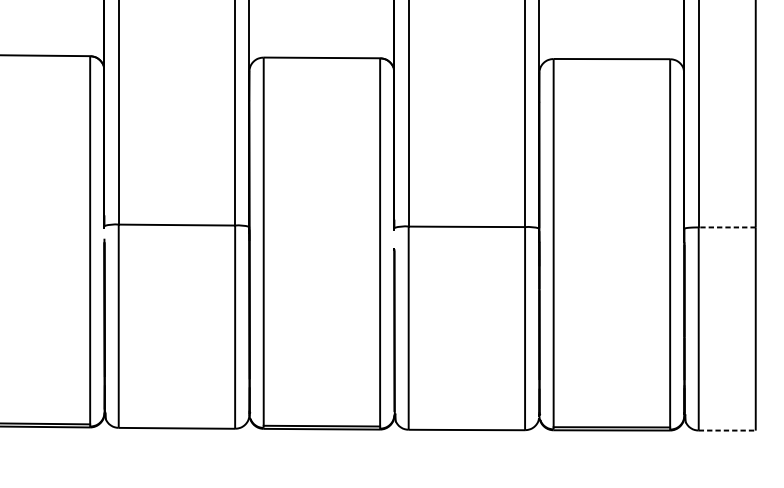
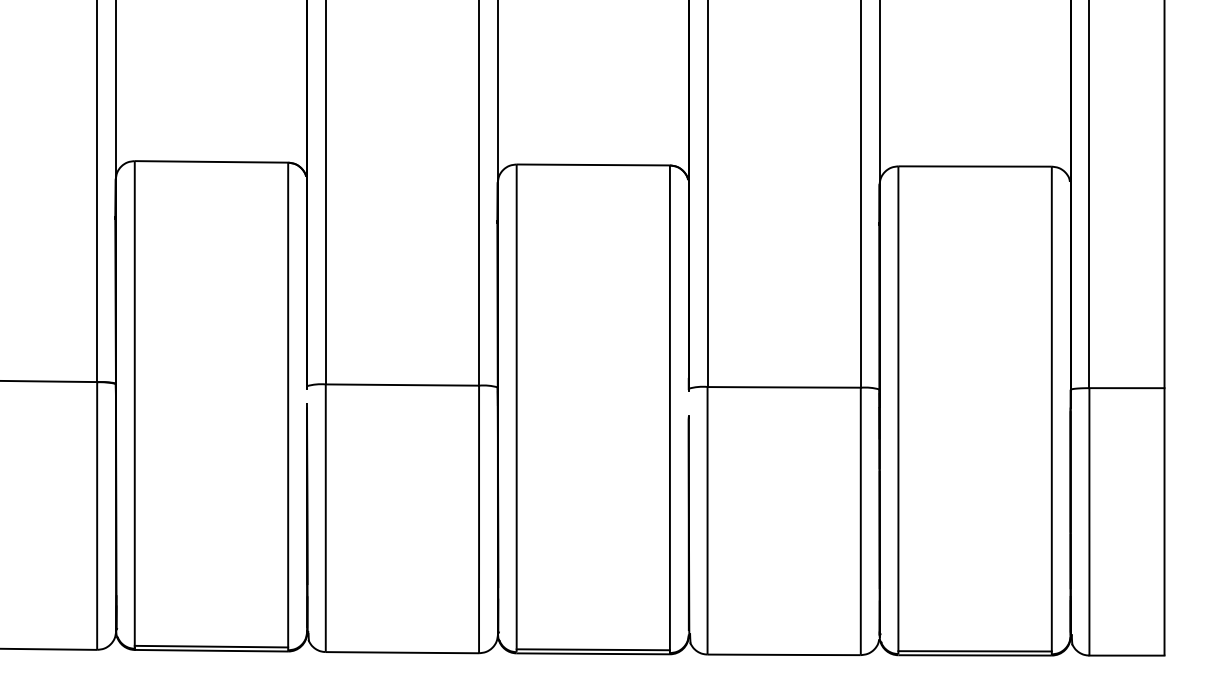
line: (726, 227) -> (1126, 388), dashed -> solid
line: (726, 430) -> (1126, 655), dashed -> solid

